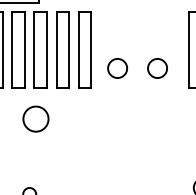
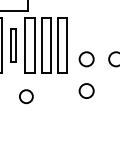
part: (18, 49) -> (13, 45), size x0.6
circle: (117, 111) -> (86, 91), added
circle: (35, 118) -> (26, 96), size x0.7

